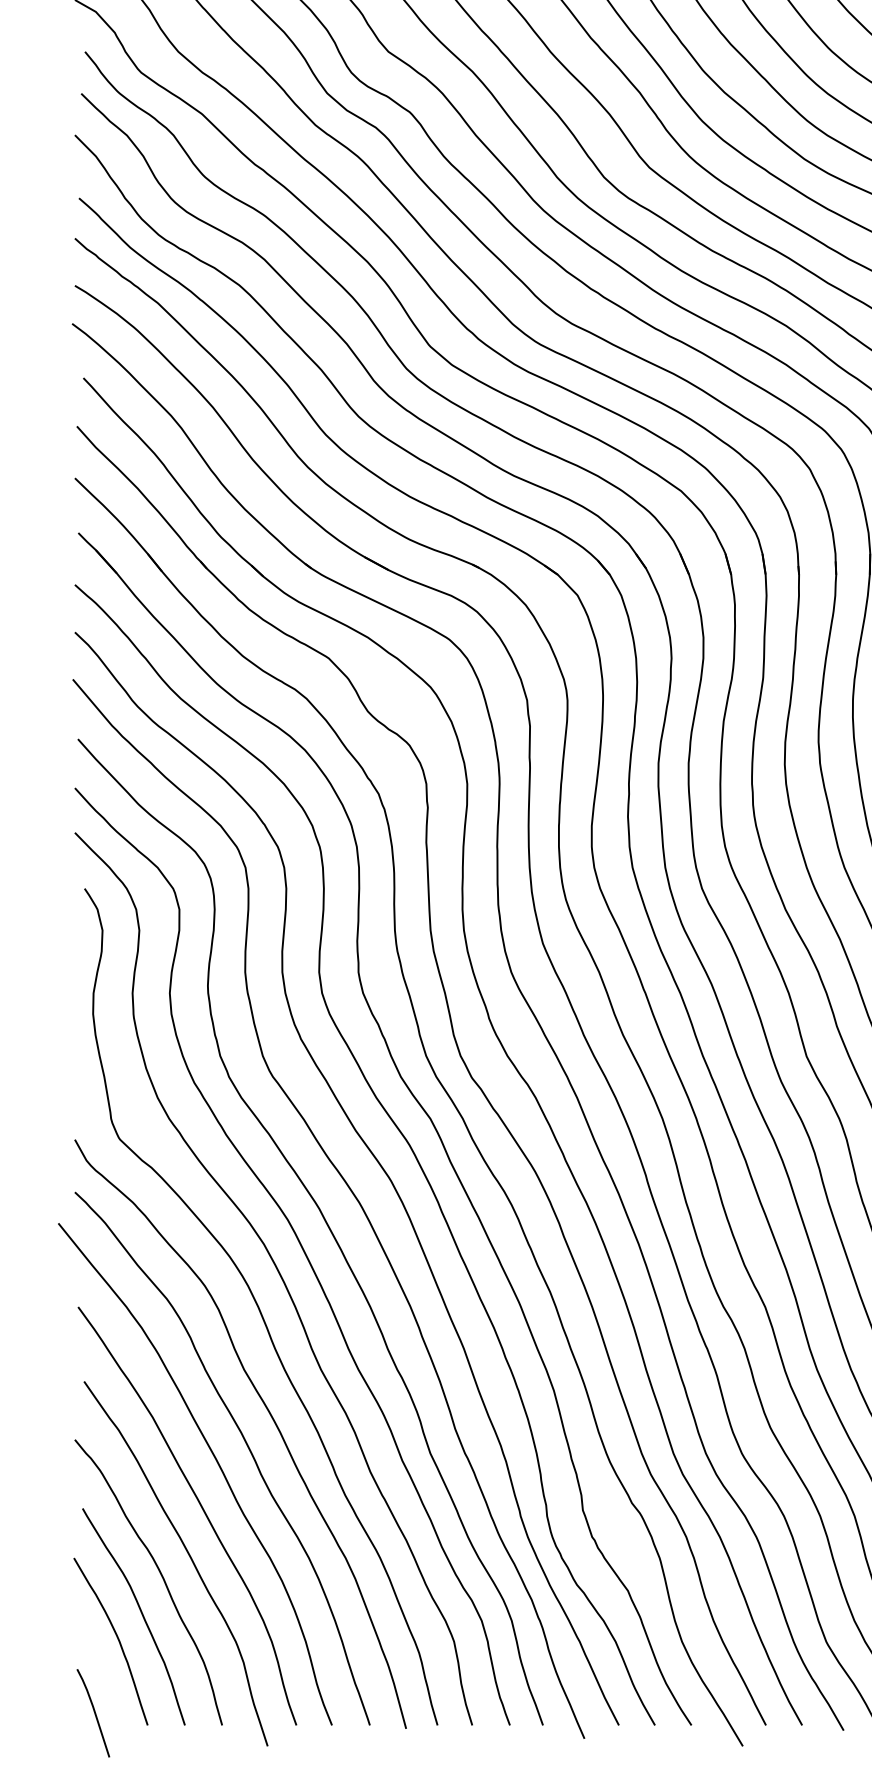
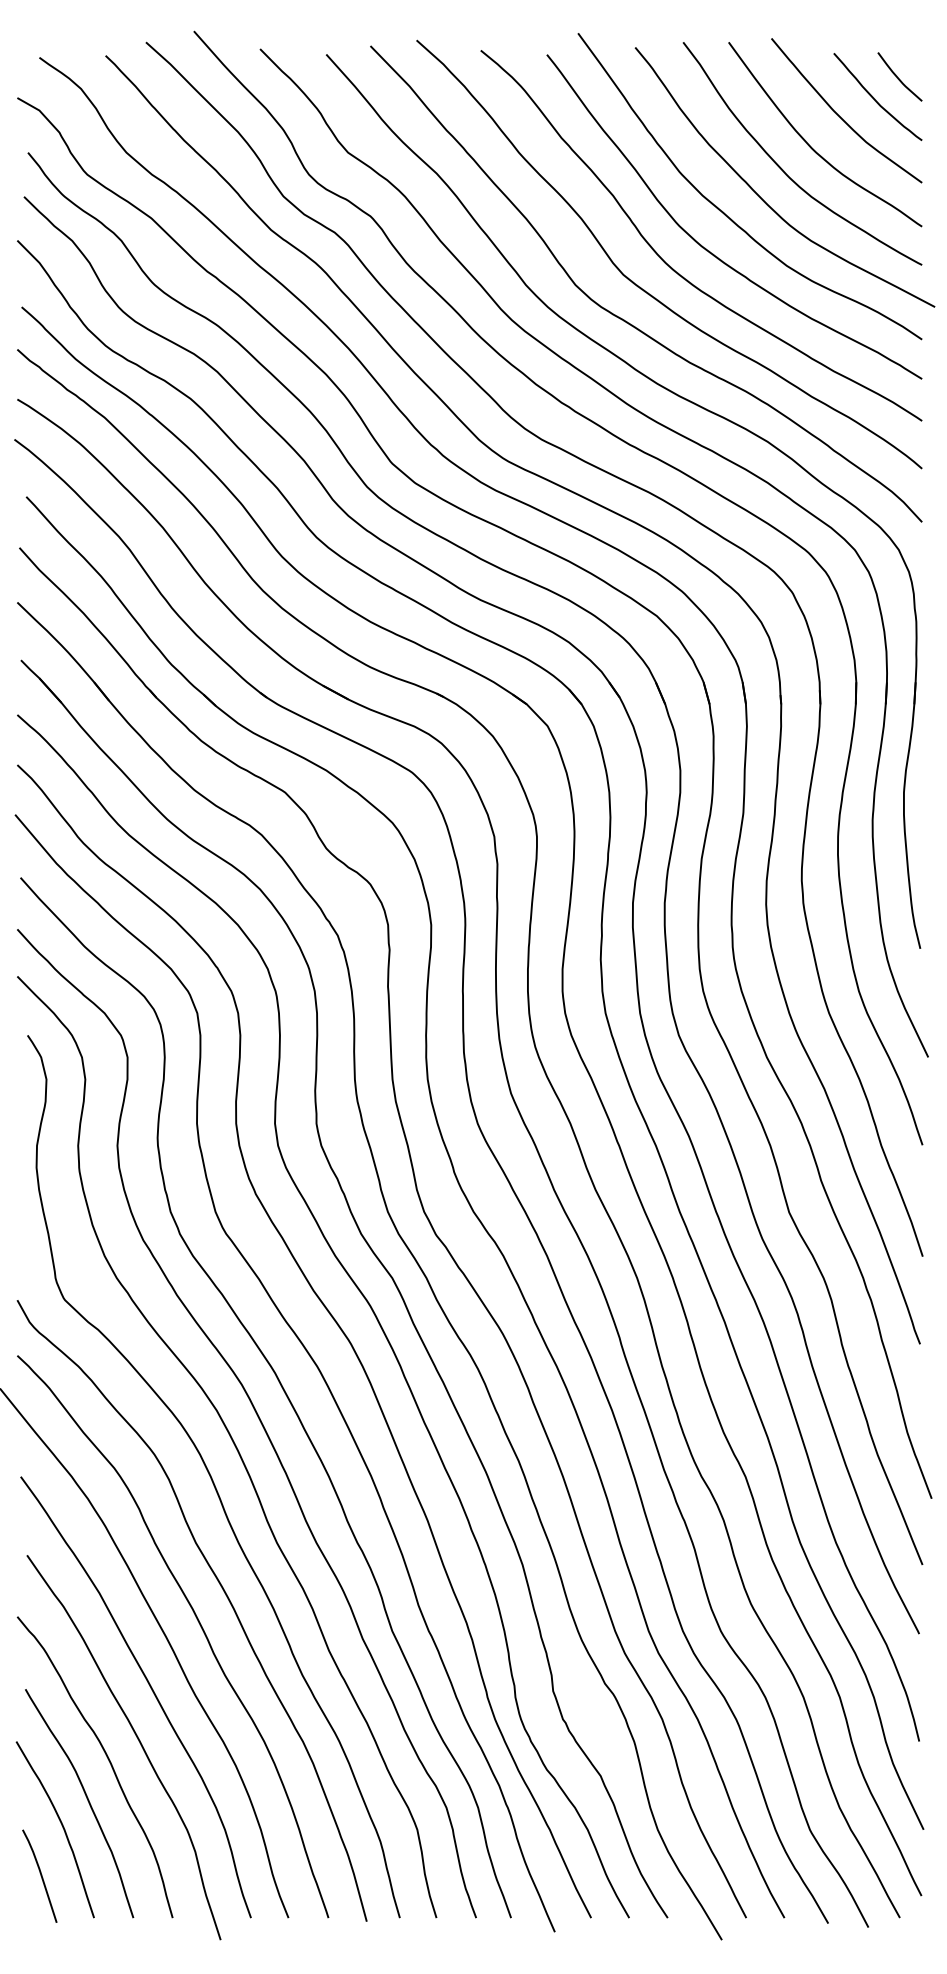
line: (94, 1712) -> (40, 1875), moved

